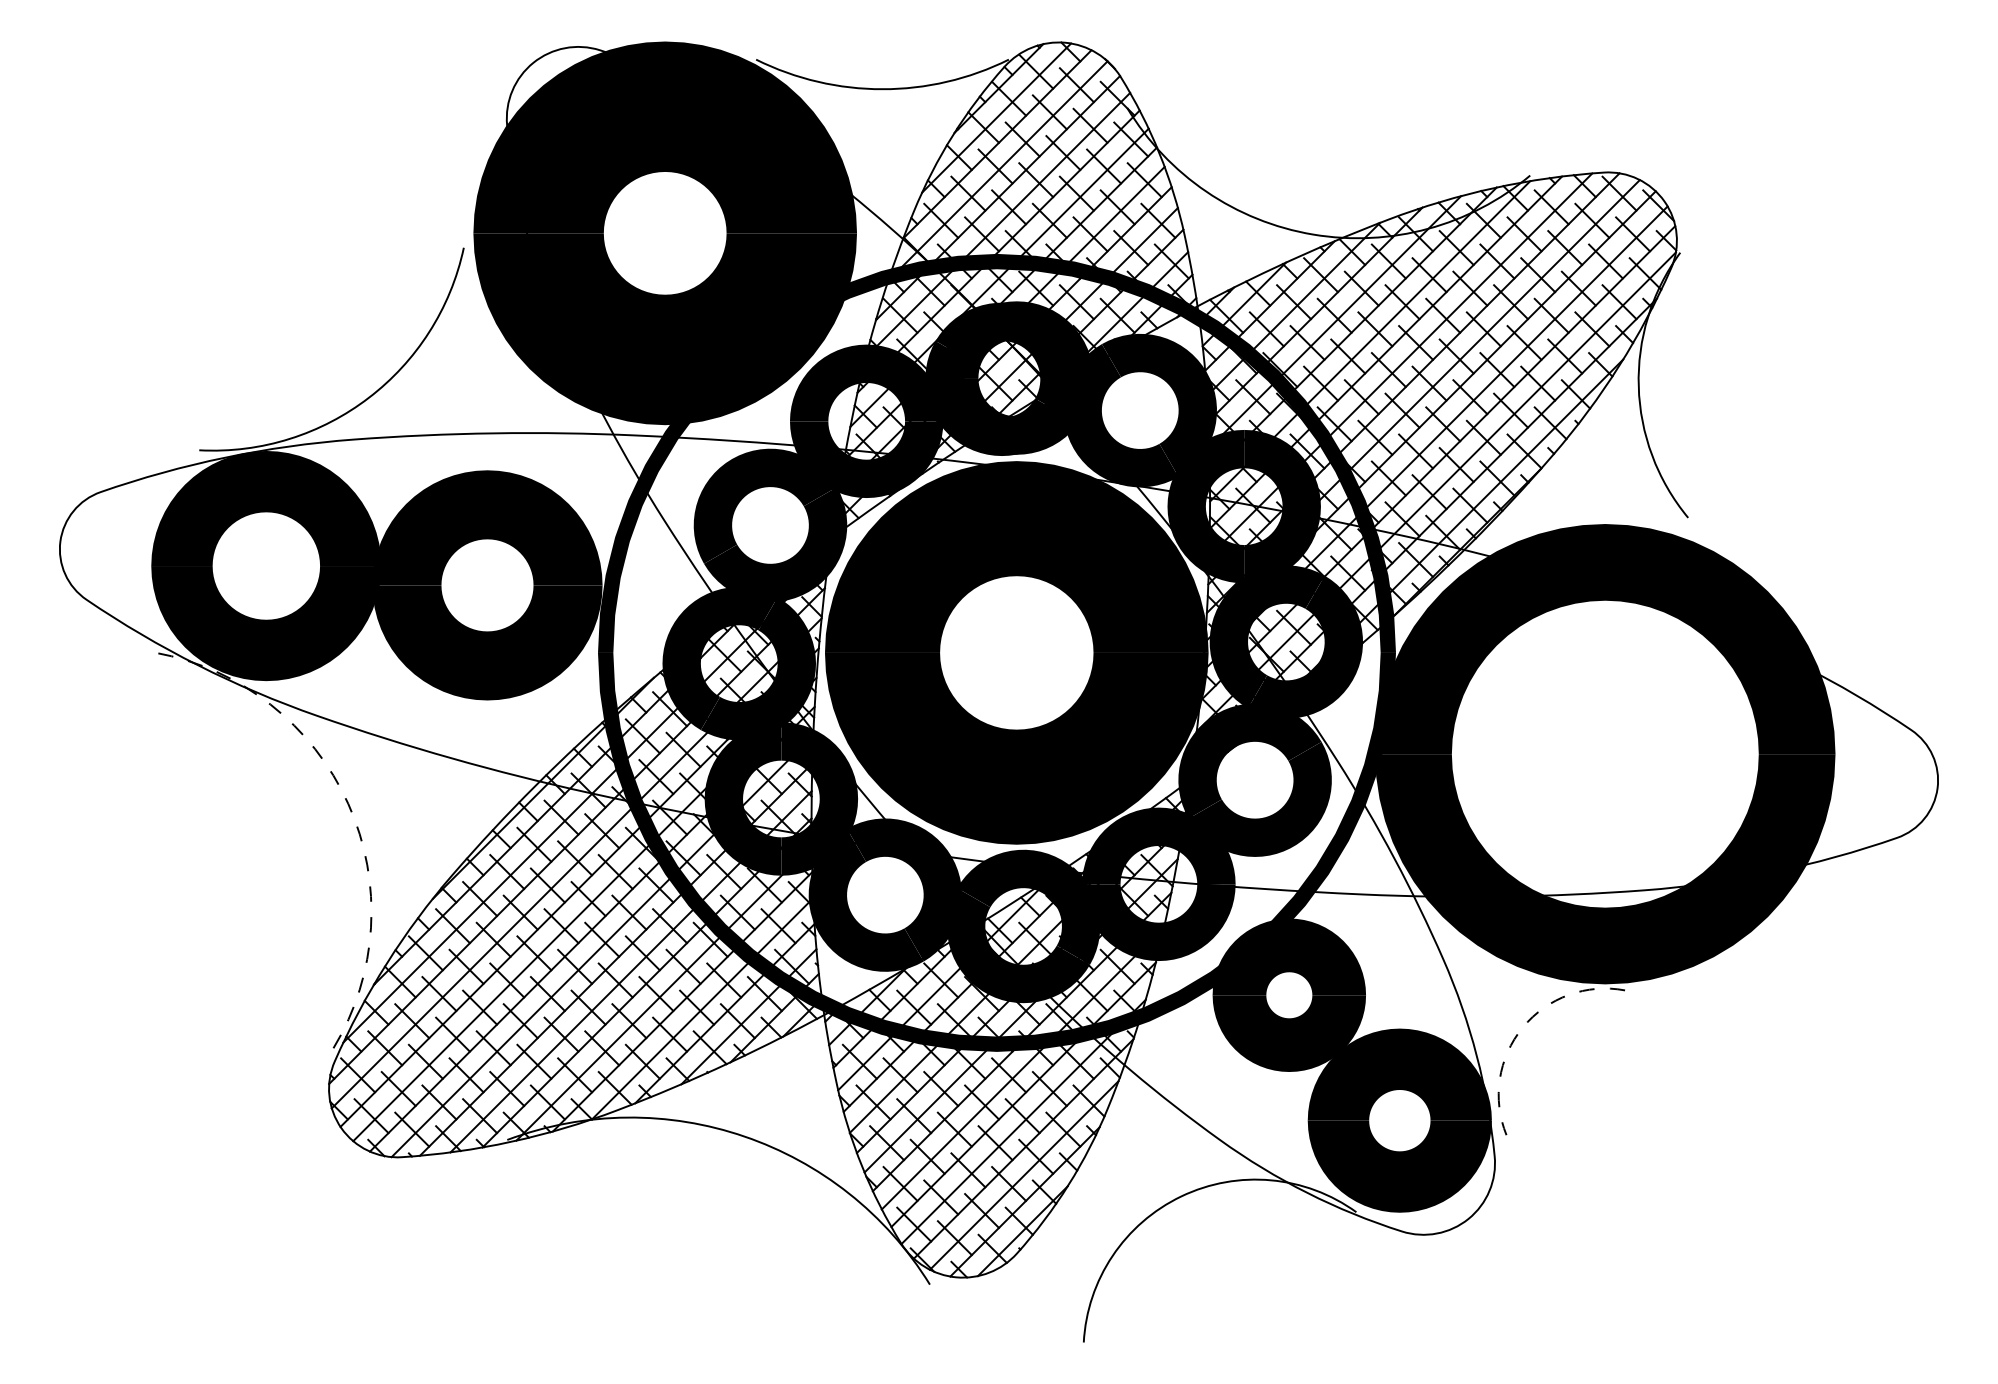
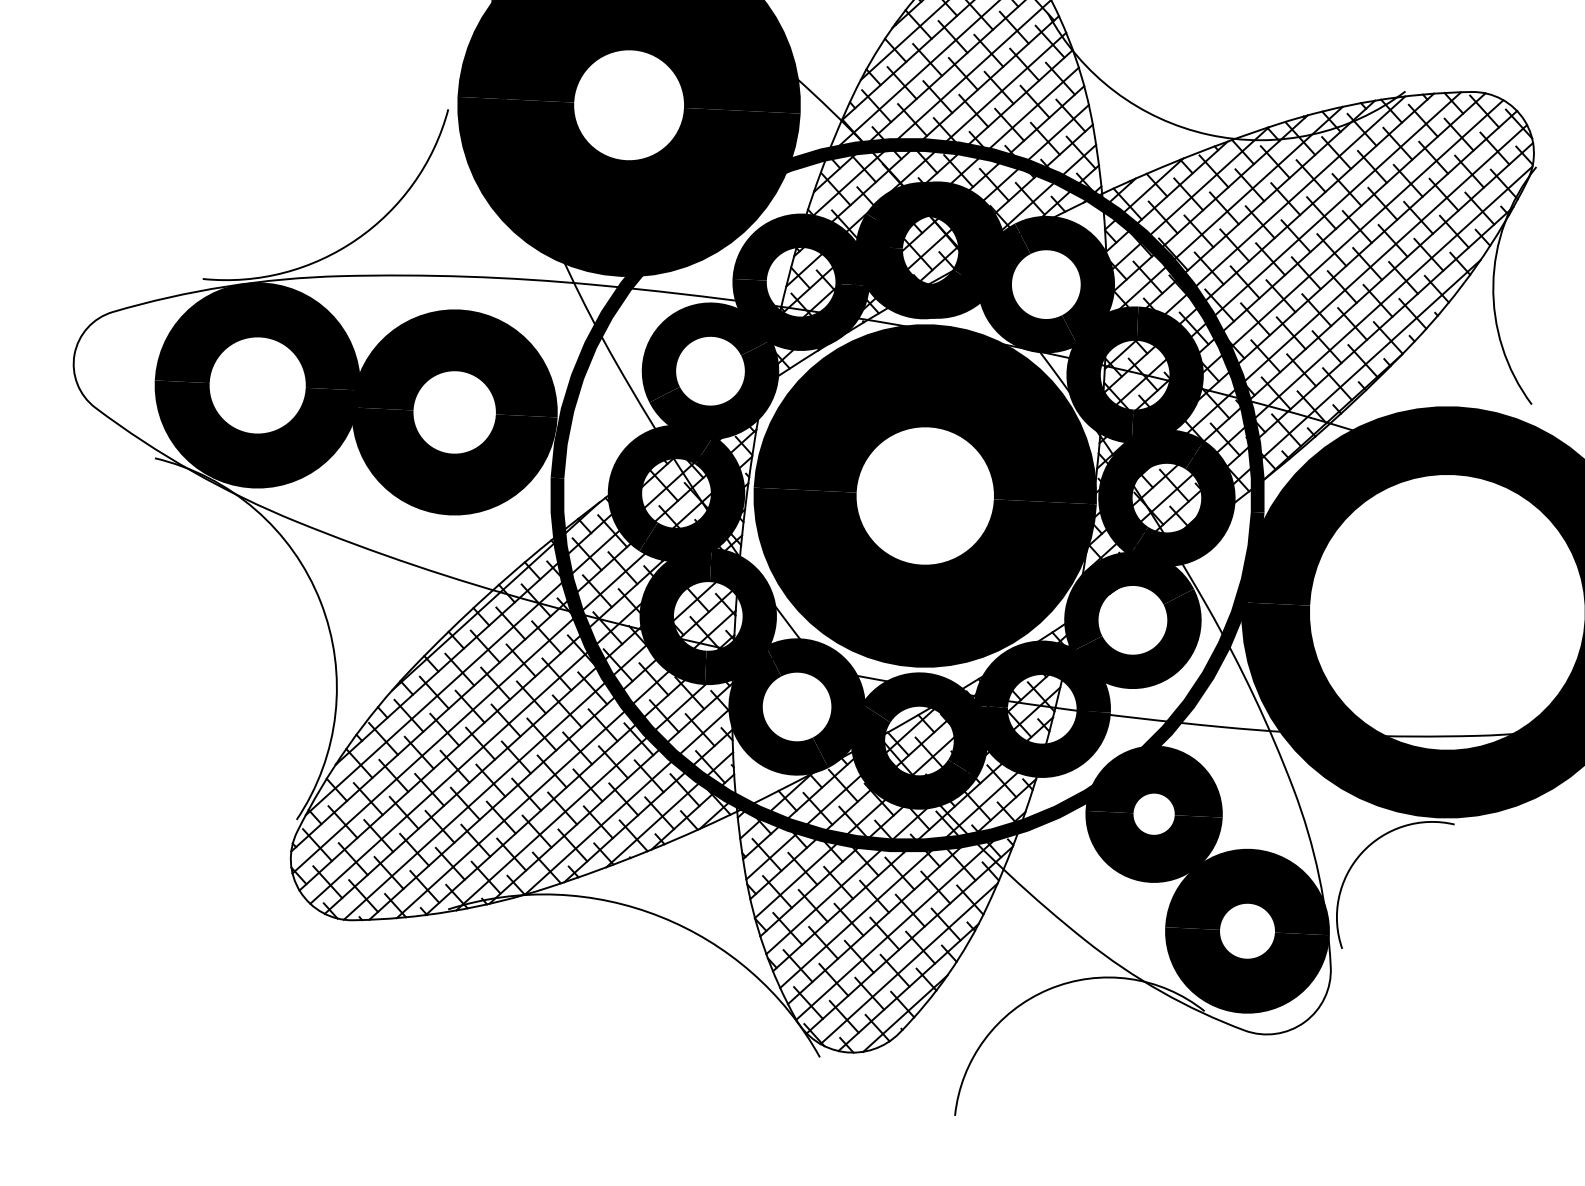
arc: (348, 803) -> (320, 601), dashed -> solid
arc: (1522, 1027) -> (1361, 853), dashed -> solid

